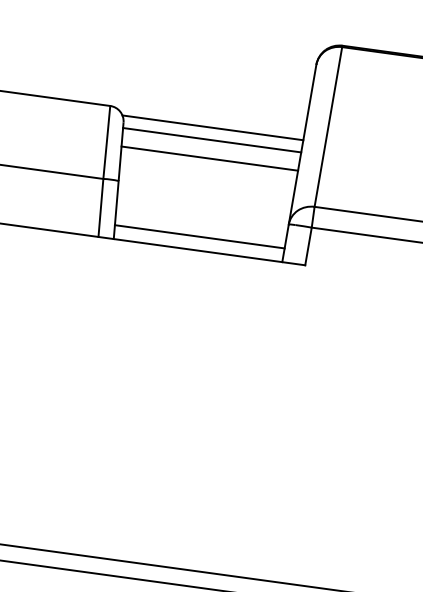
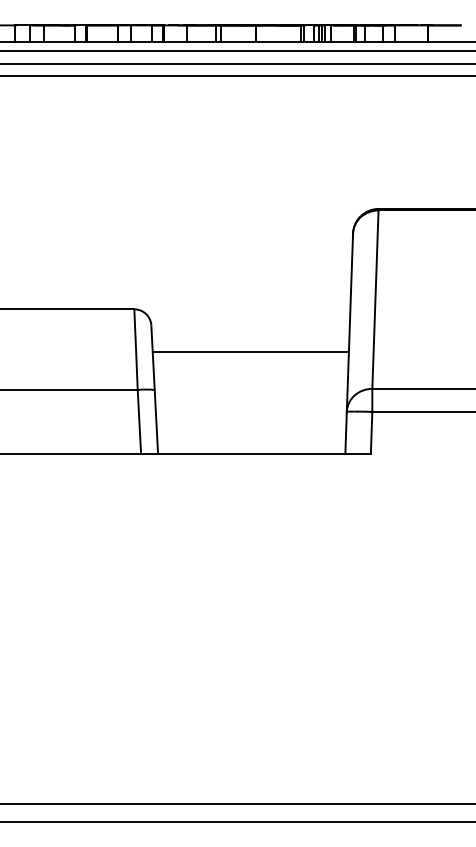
line: (212, 127) -> (249, 317), removed
line: (212, 140) -> (250, 331), removed
line: (199, 236) -> (251, 438), removed

